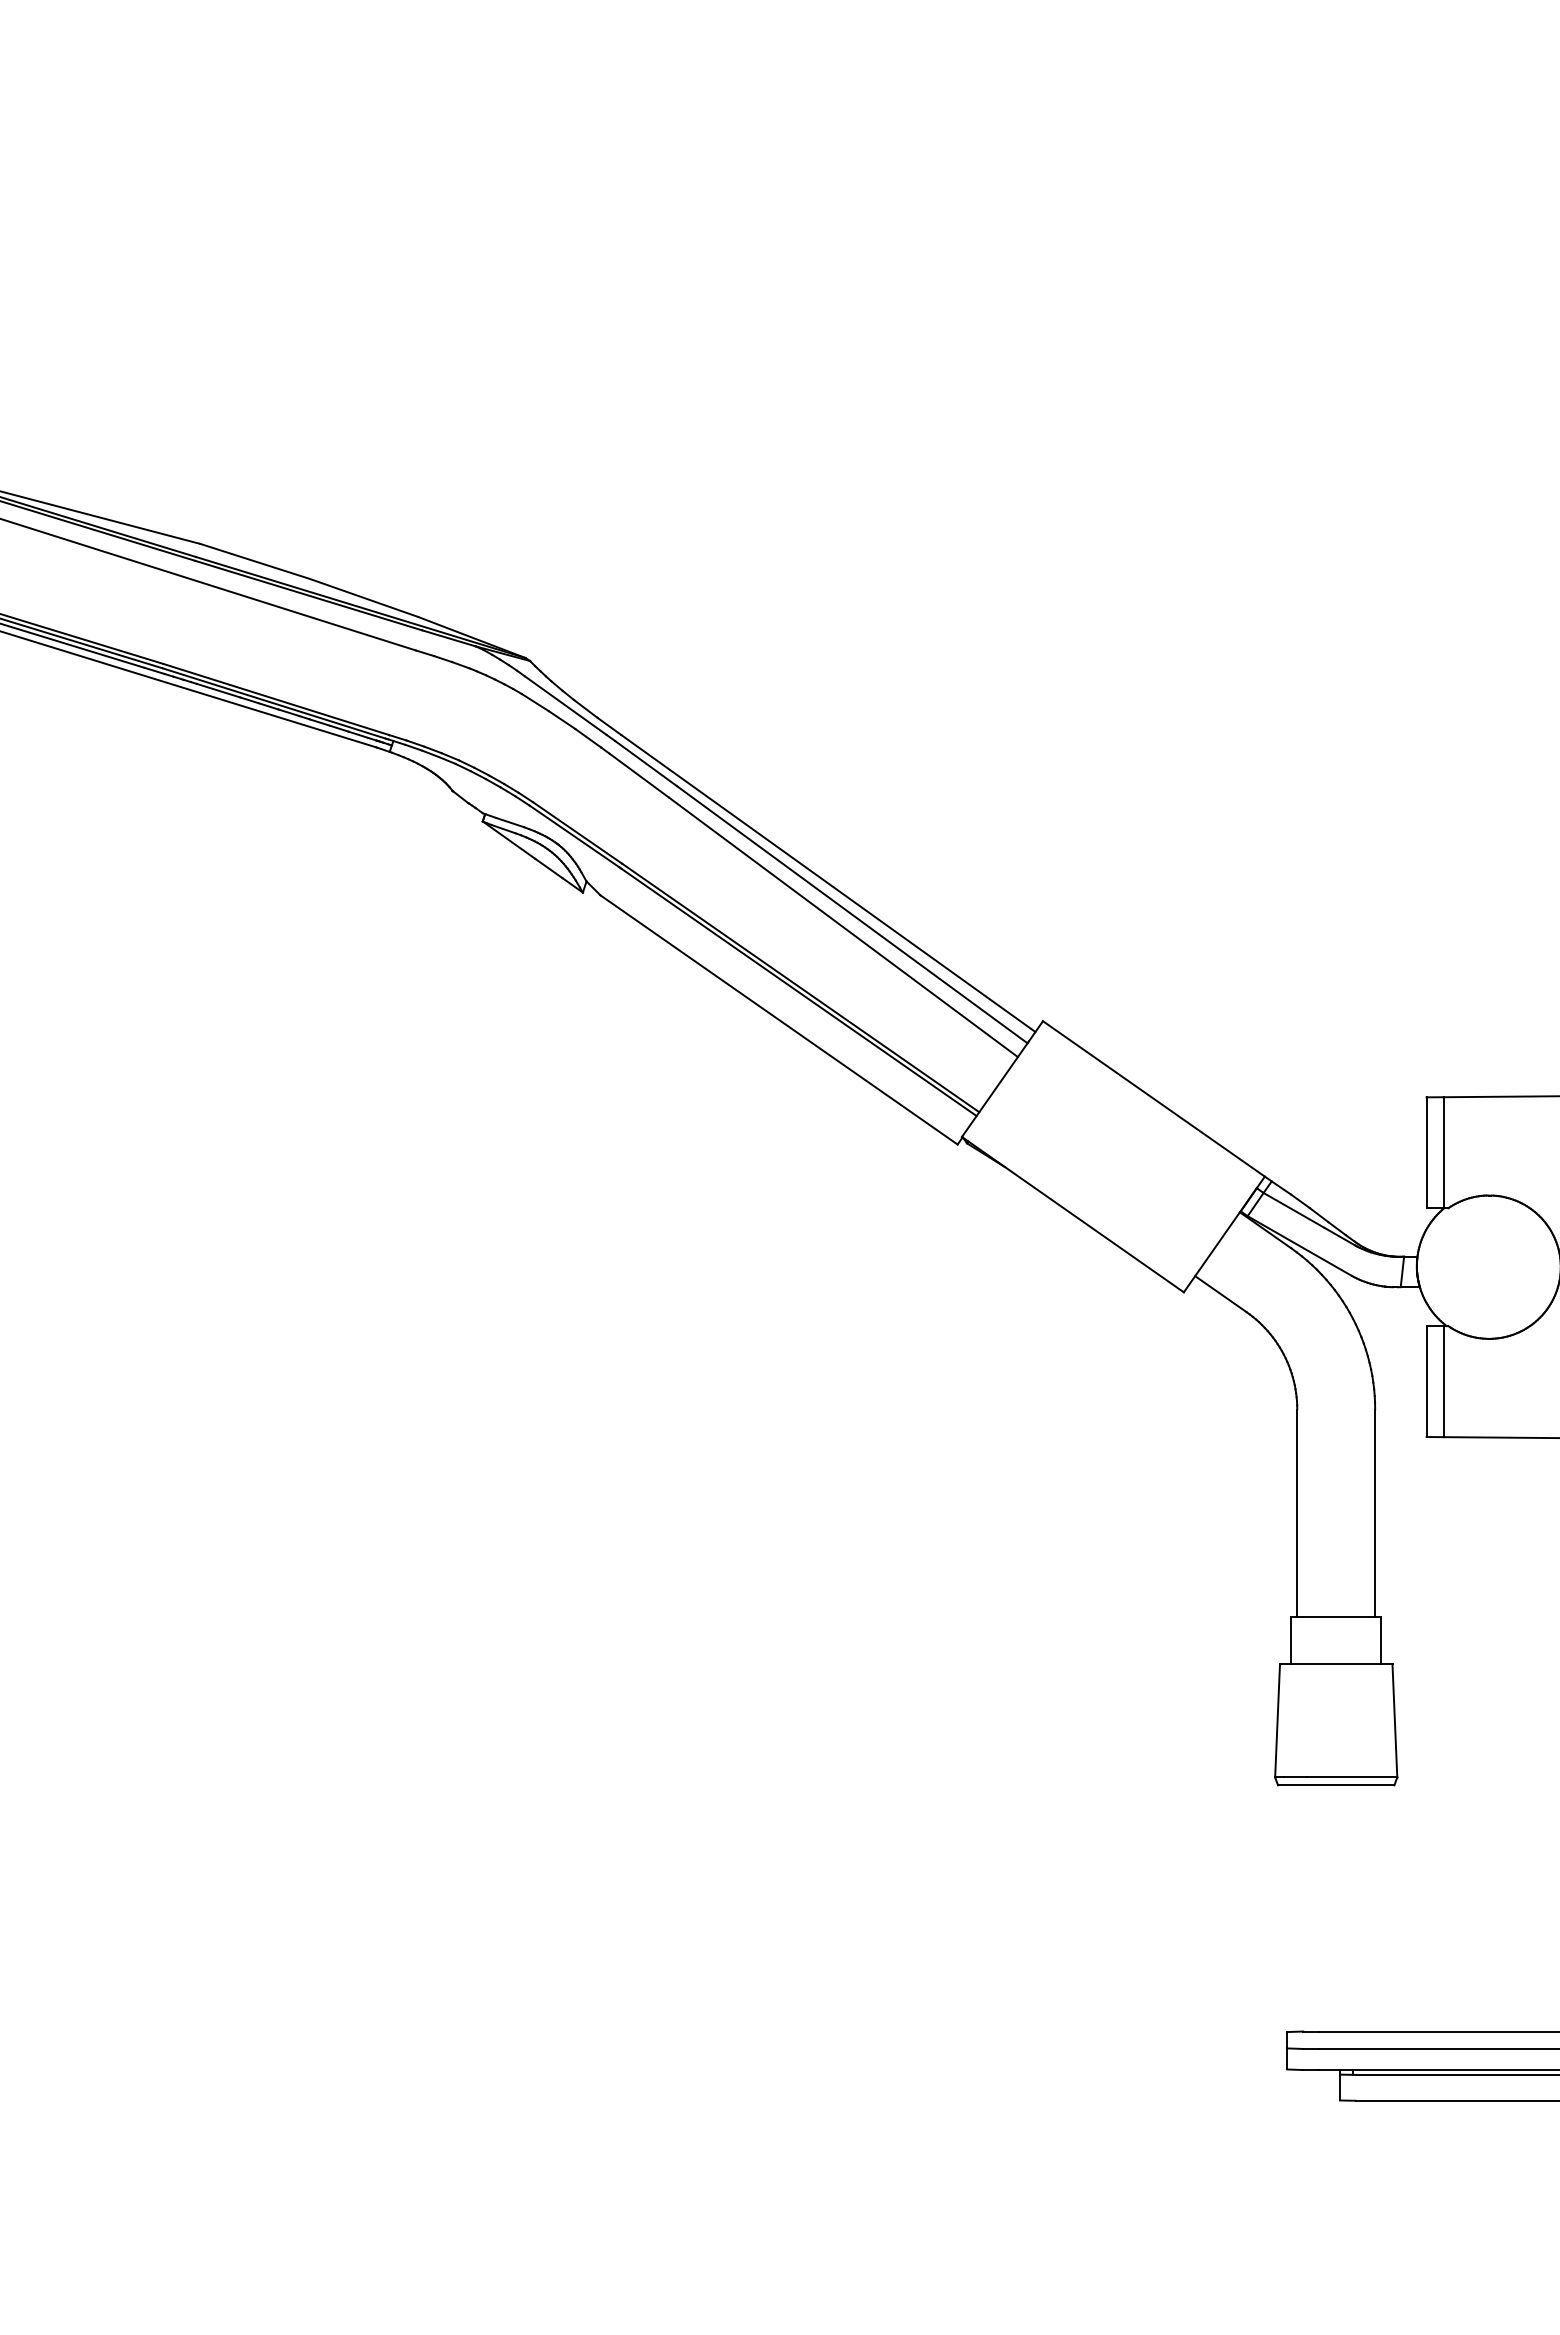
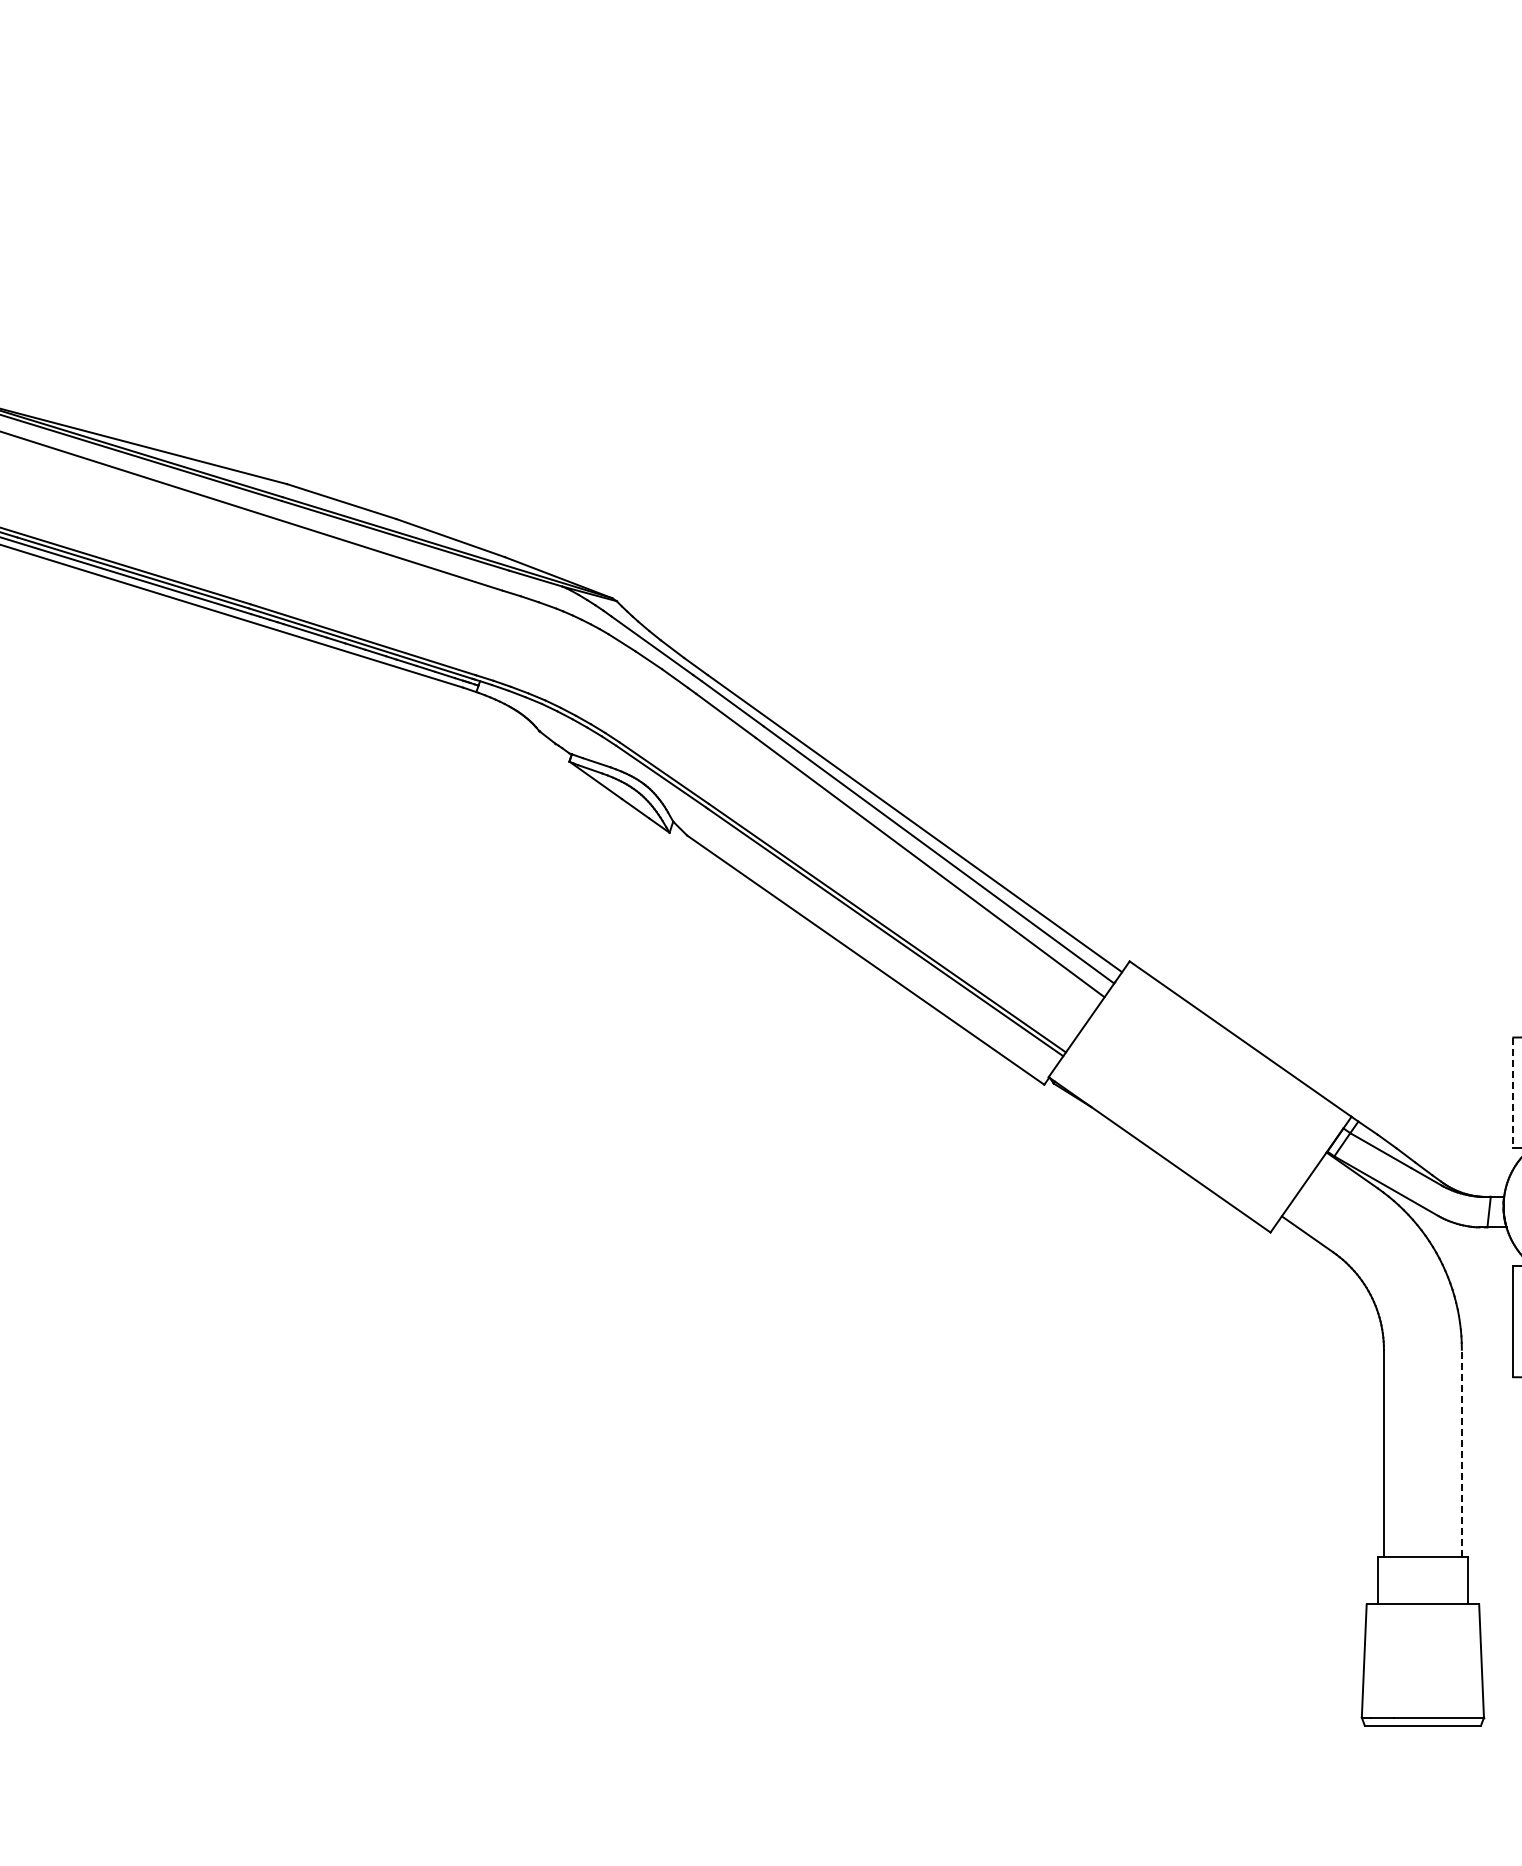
line: (1426, 1153) -> (1513, 1093), solid -> dashed
line: (1375, 1513) -> (1462, 1453), solid -> dashed

